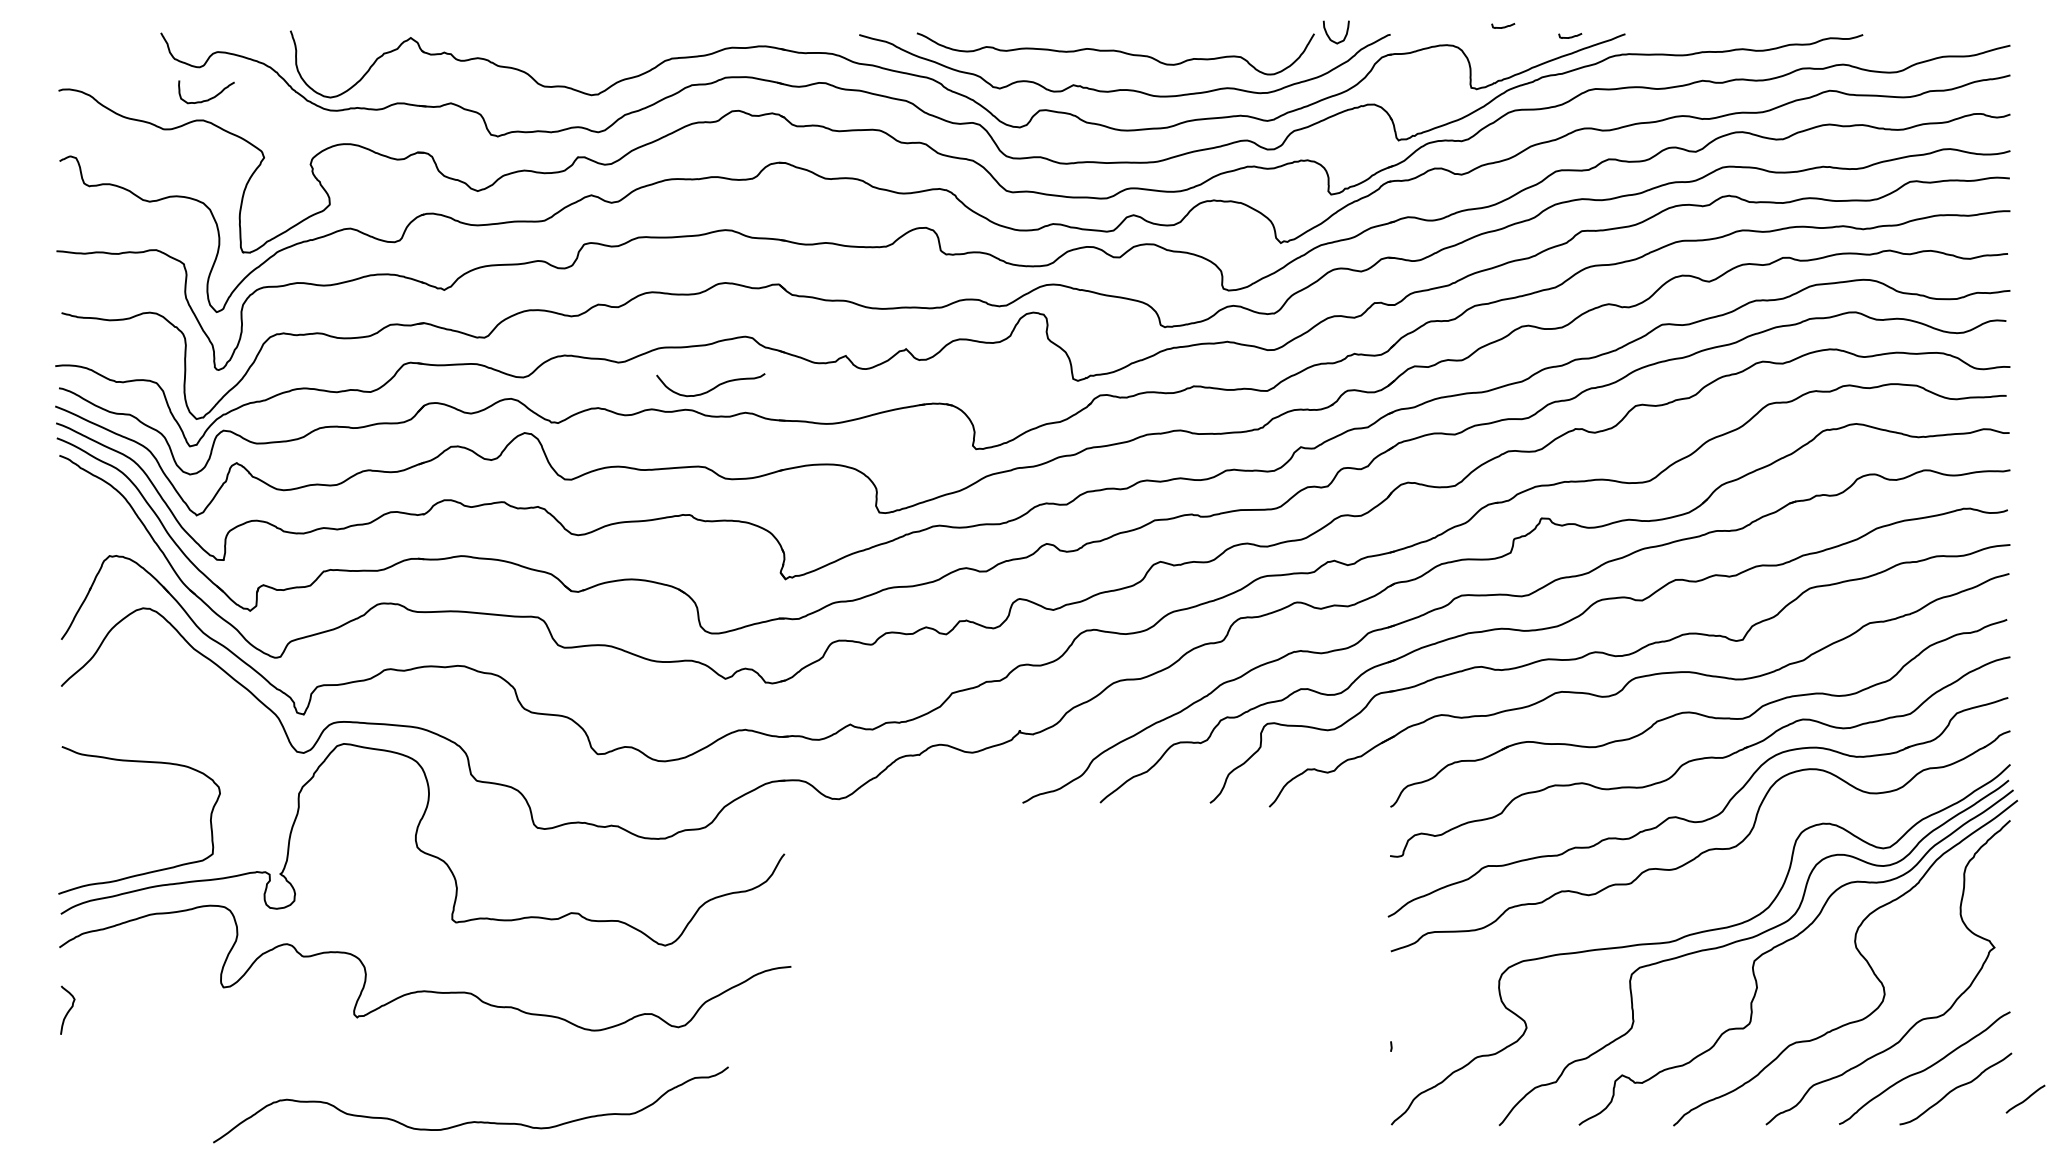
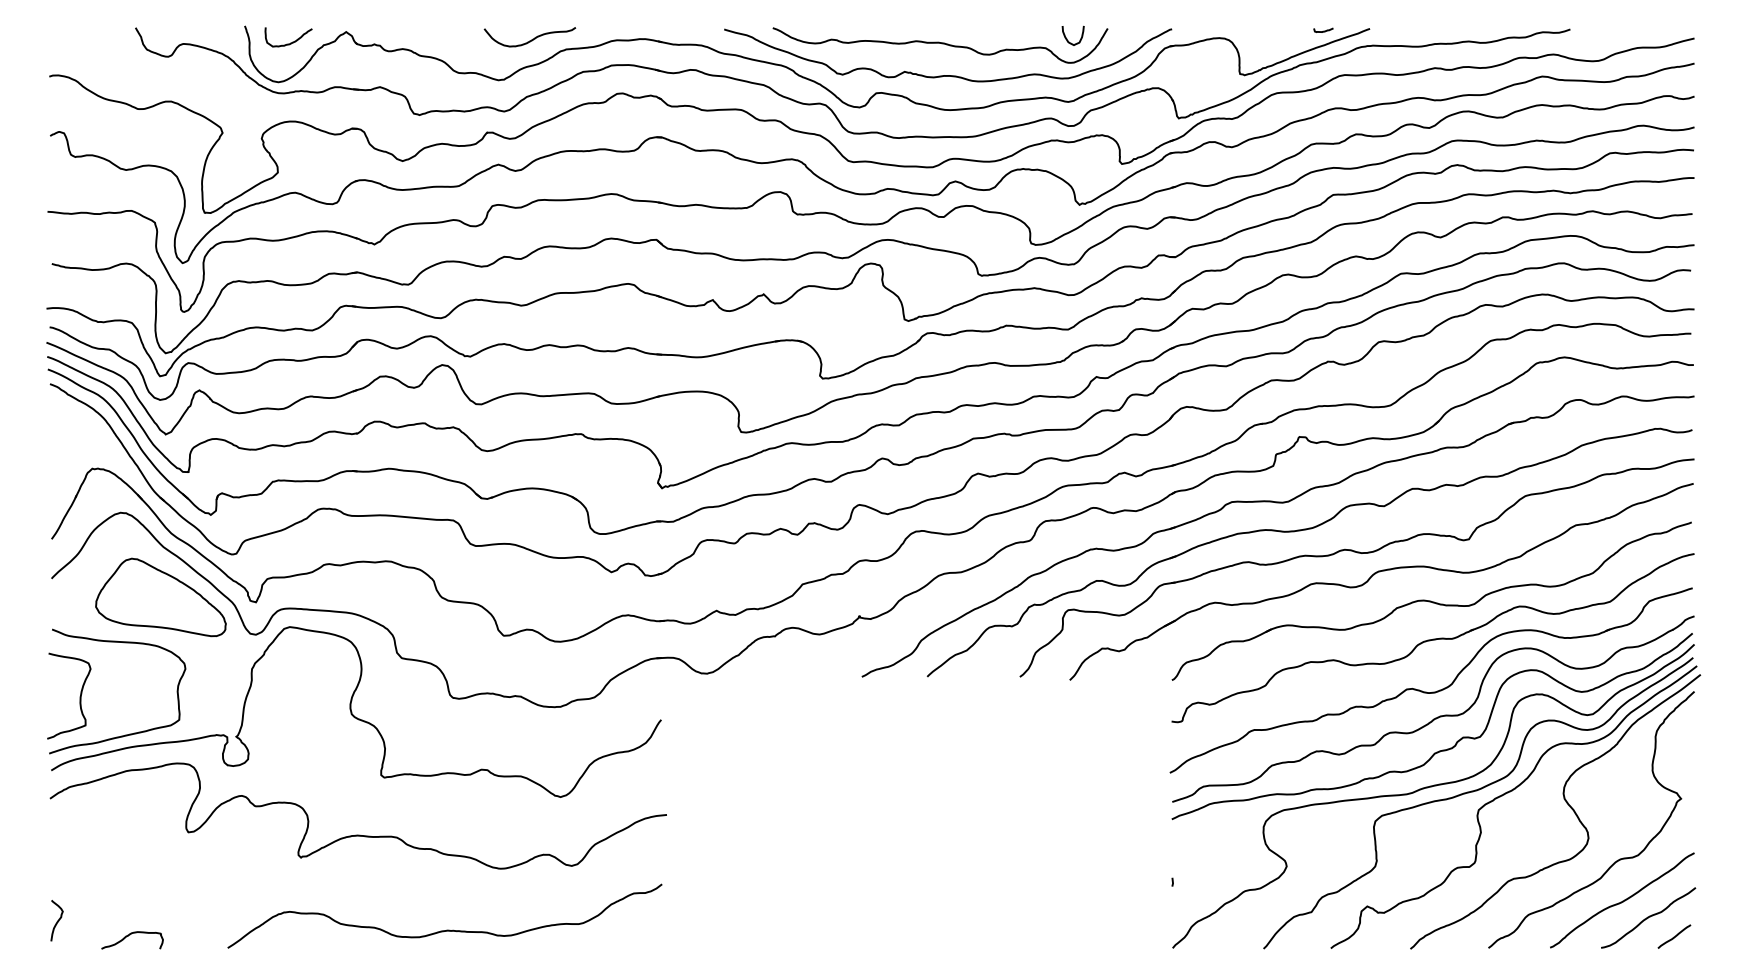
curve: (1503, 26) -> (1267, 22), removed
curve: (1330, 37) -> (1068, 40), moved
curve: (209, 98) -> (291, 42), moved
curve: (711, 388) -> (530, 40), moved
part: (190, 708) -> (160, 597), added
curve: (94, 827) -> (79, 697), added
curve: (1710, 889) -> (1441, 749), added
curve: (68, 1009) -> (57, 920), moved
curve: (2025, 1098) -> (1674, 936), moved
curve: (153, 1110) -> (129, 936), added
curve: (470, 1121) -> (444, 930), moved

